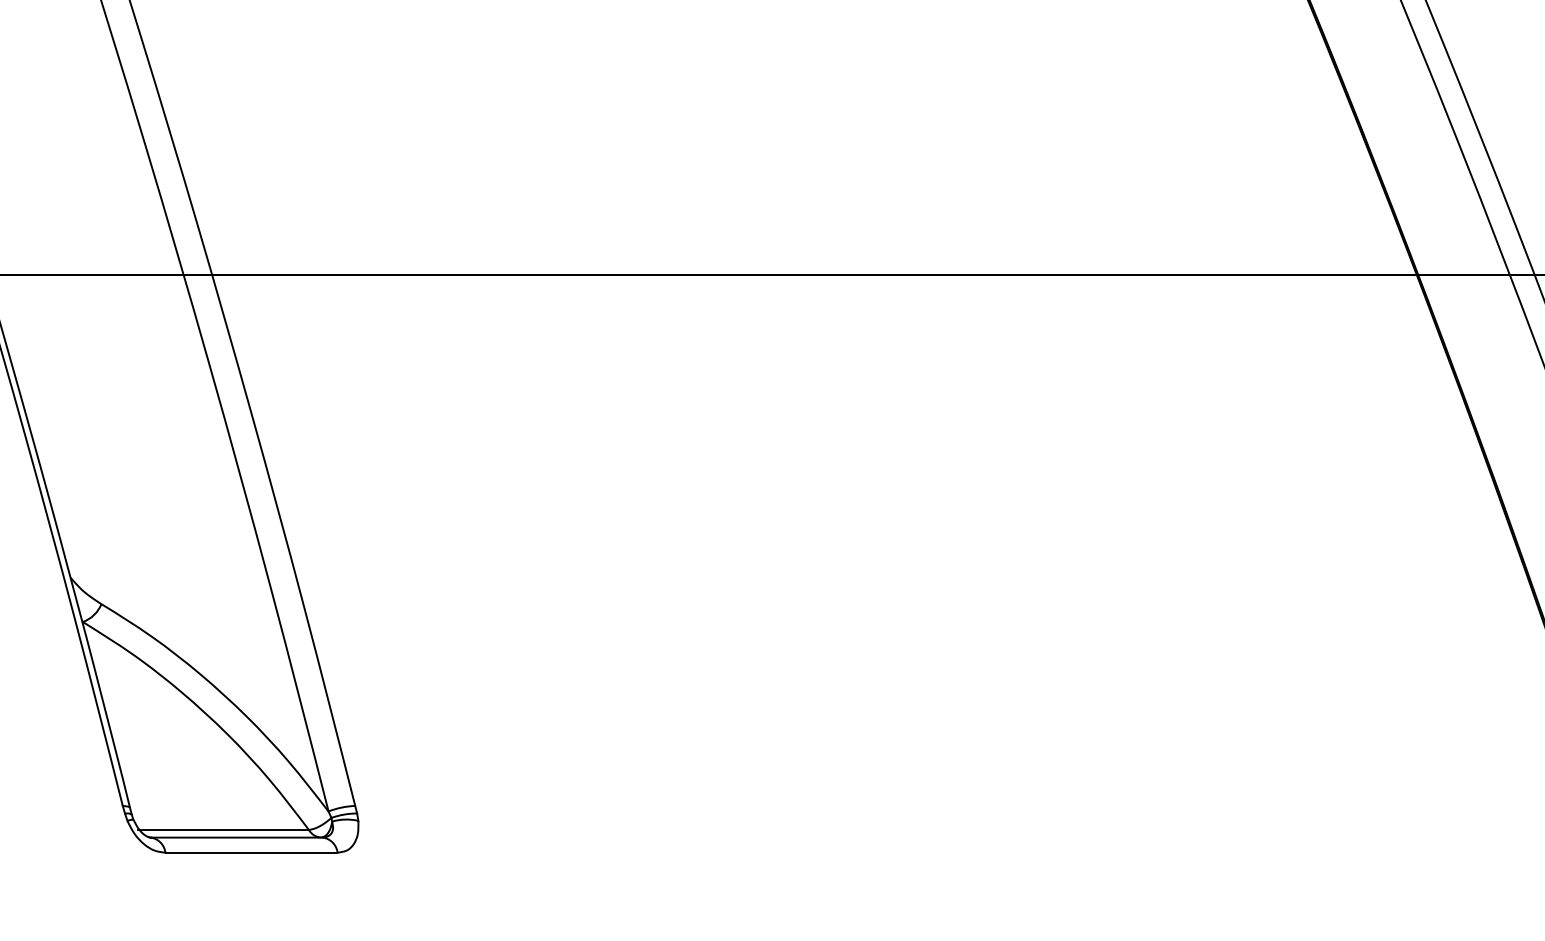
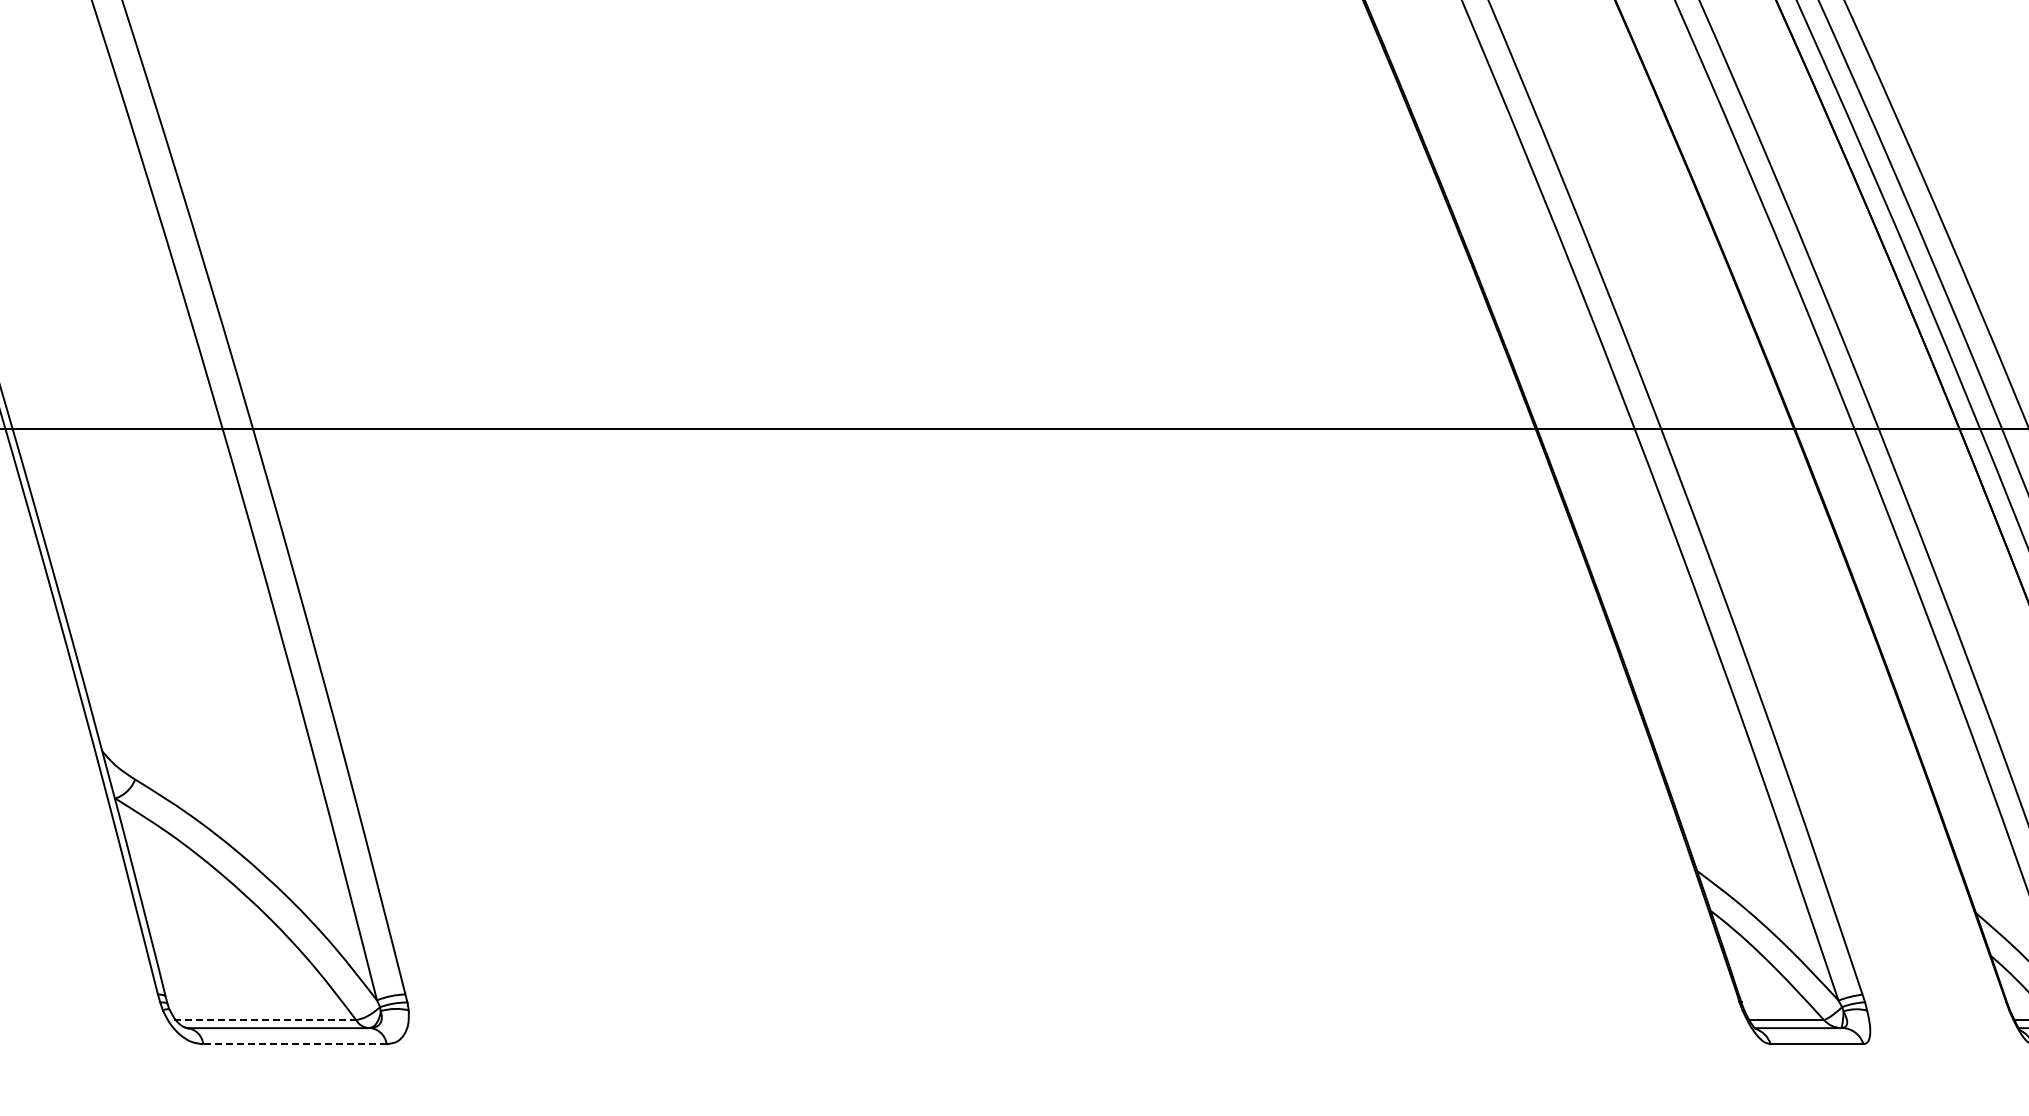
line: (223, 830) -> (265, 1020), solid -> dashed
line: (251, 852) -> (295, 1044), solid -> dashed

